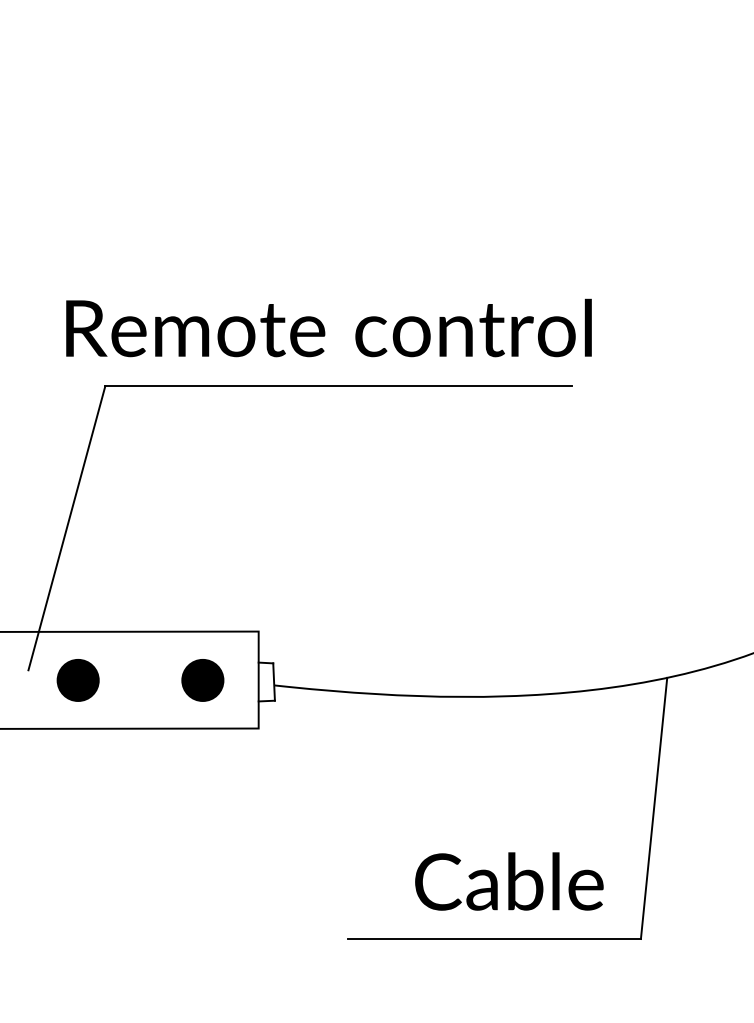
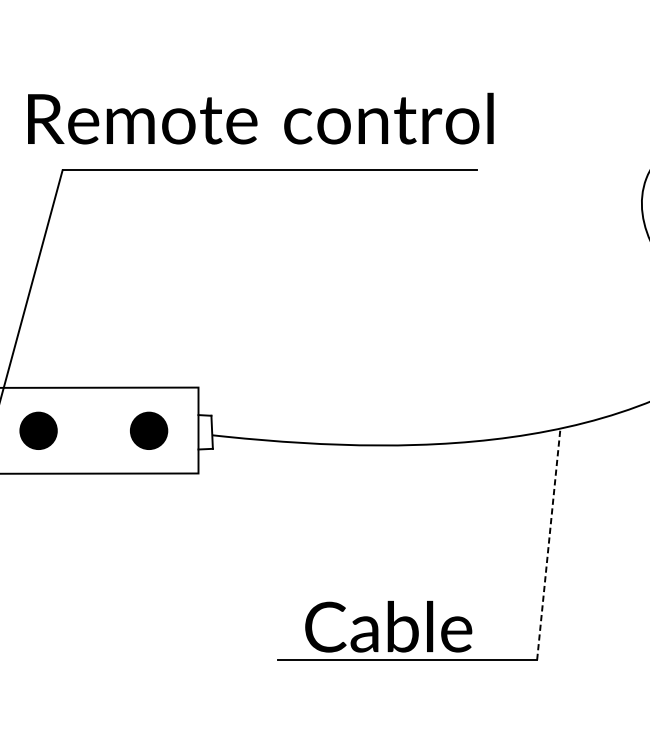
line: (654, 807) -> (549, 543), solid -> dashed
text: (509, 881) -> (388, 626), moved

